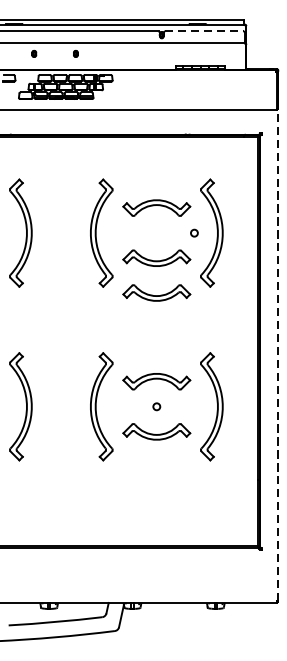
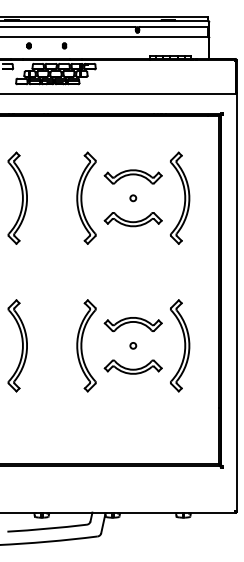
line: (205, 31) -> (174, 26), dashed -> solid
circle: (194, 233) -> (133, 198), moved
part: (155, 292) -> (132, 248), removed
line: (278, 354) -> (236, 301), dashed -> solid

